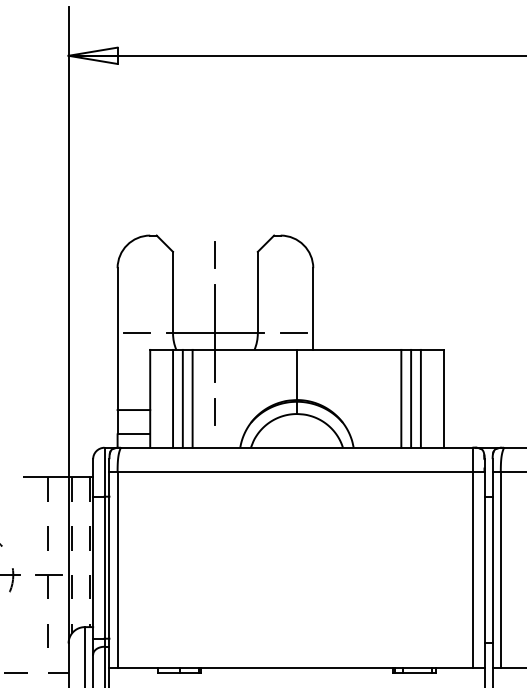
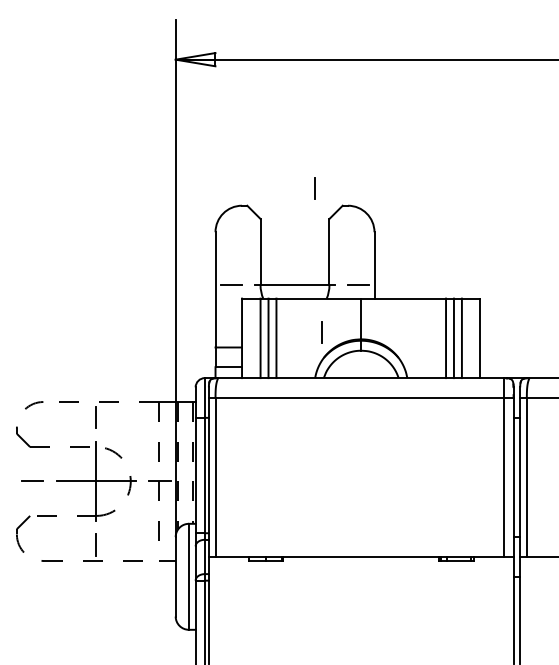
line: (214, 254) -> (314, 188), moved
line: (216, 332) -> (295, 284), removed
line: (214, 411) -> (321, 332), moved

